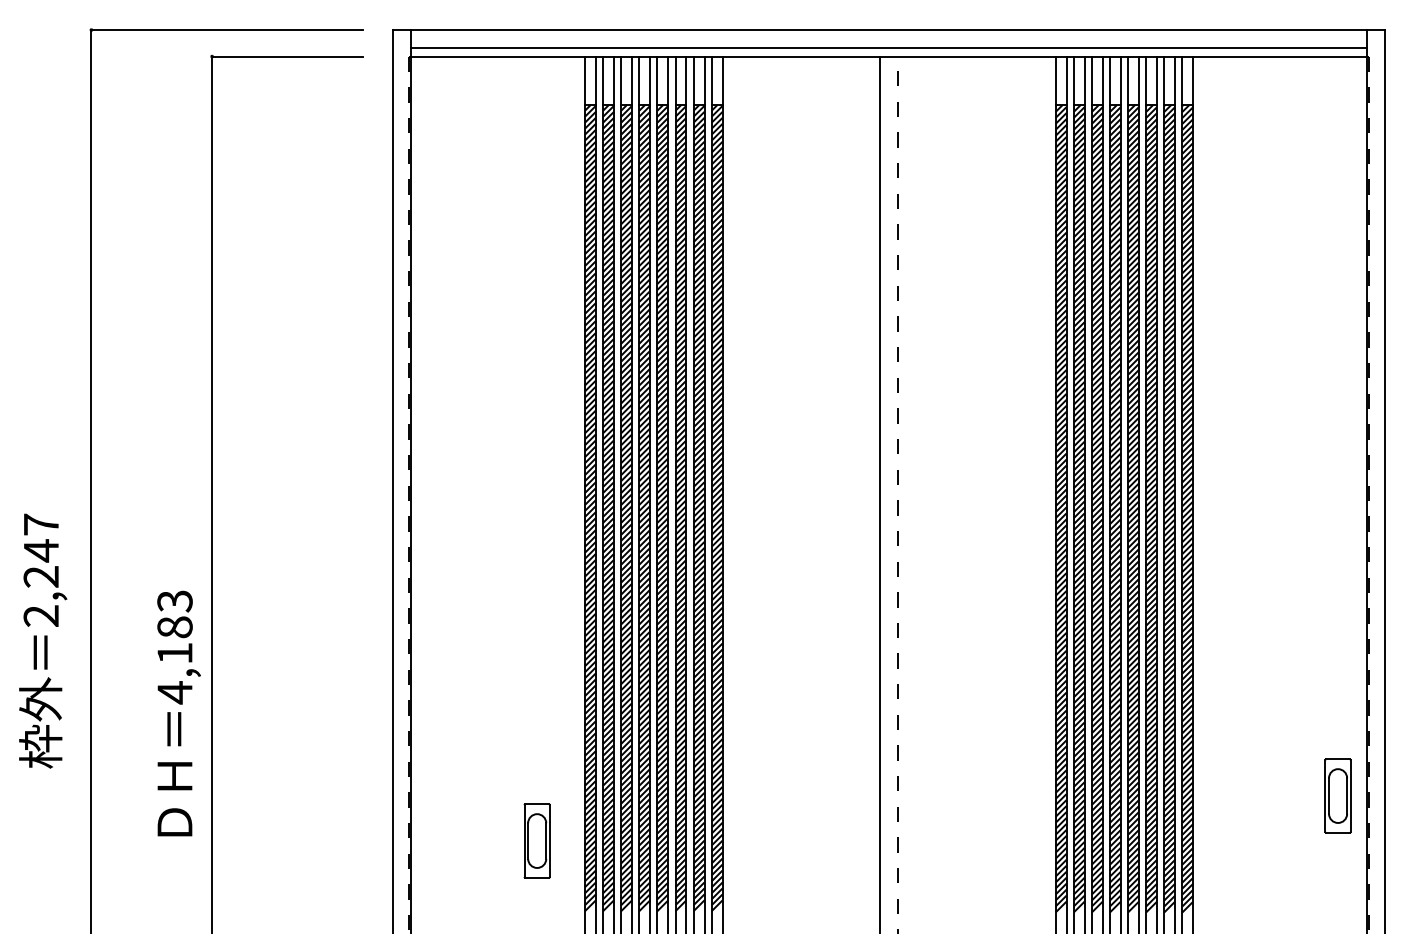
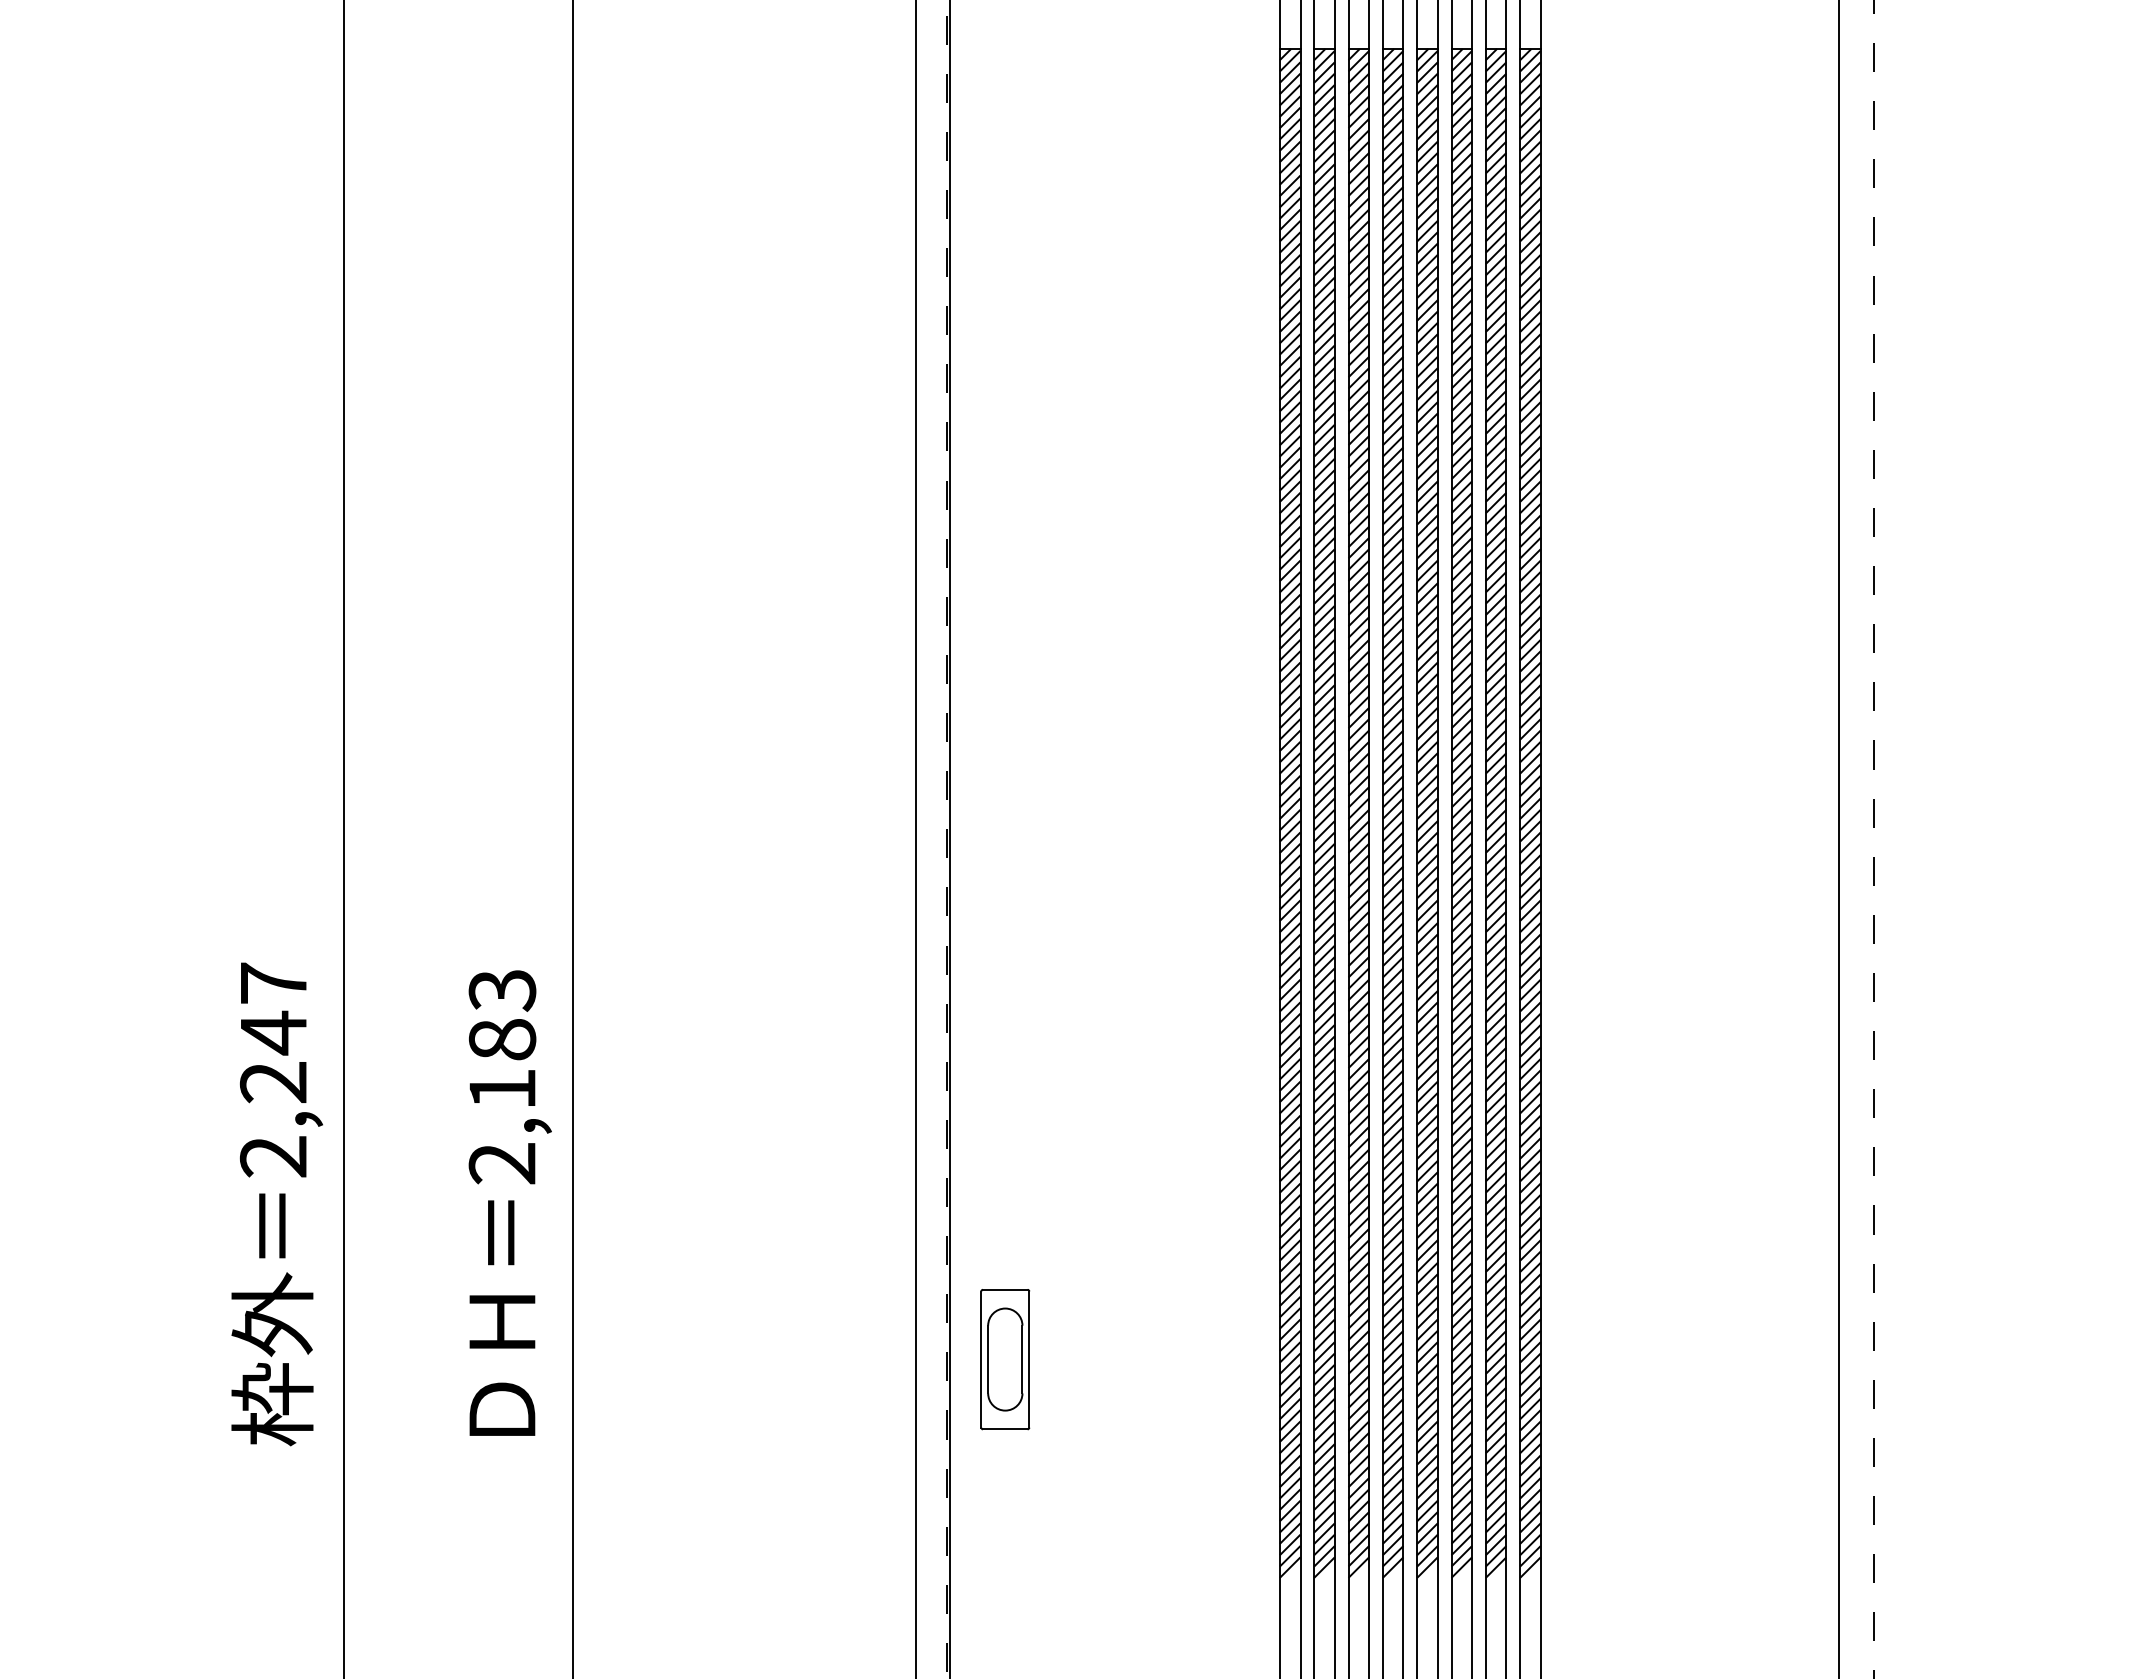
text: (43, 640) -> (277, 1203), moved
text: (174, 692) -> (501, 1163), 4,183 -> 2,183
part: (536, 840) -> (1003, 1358), moved

